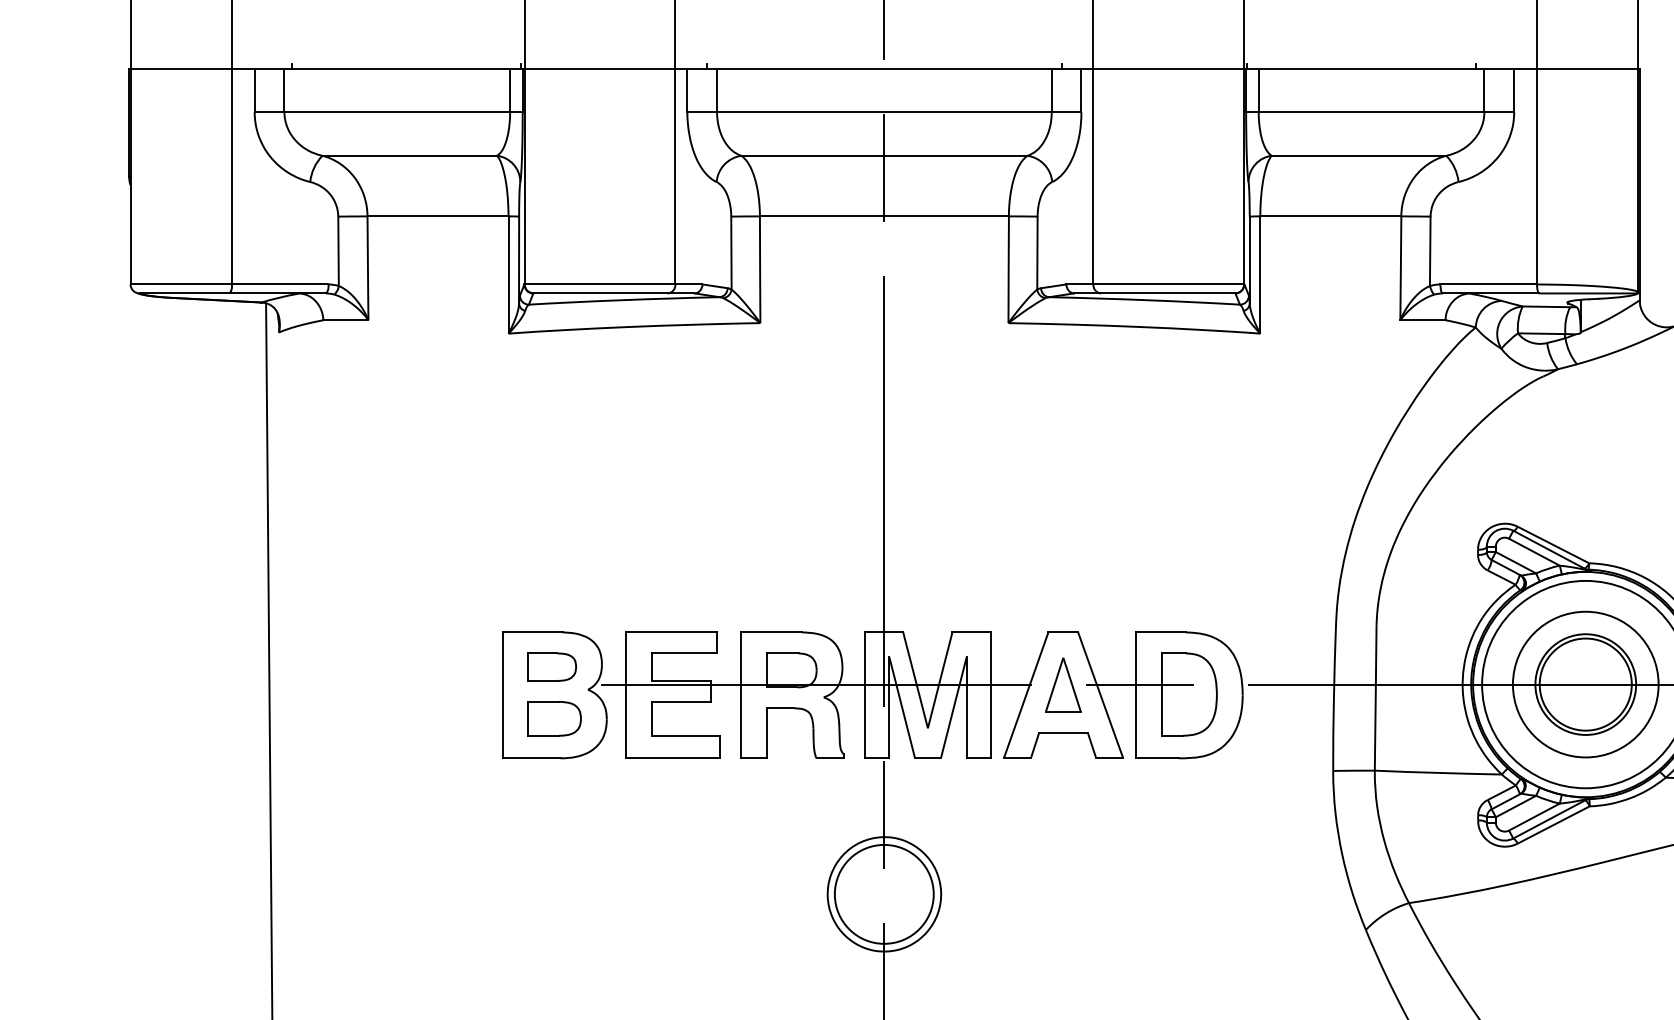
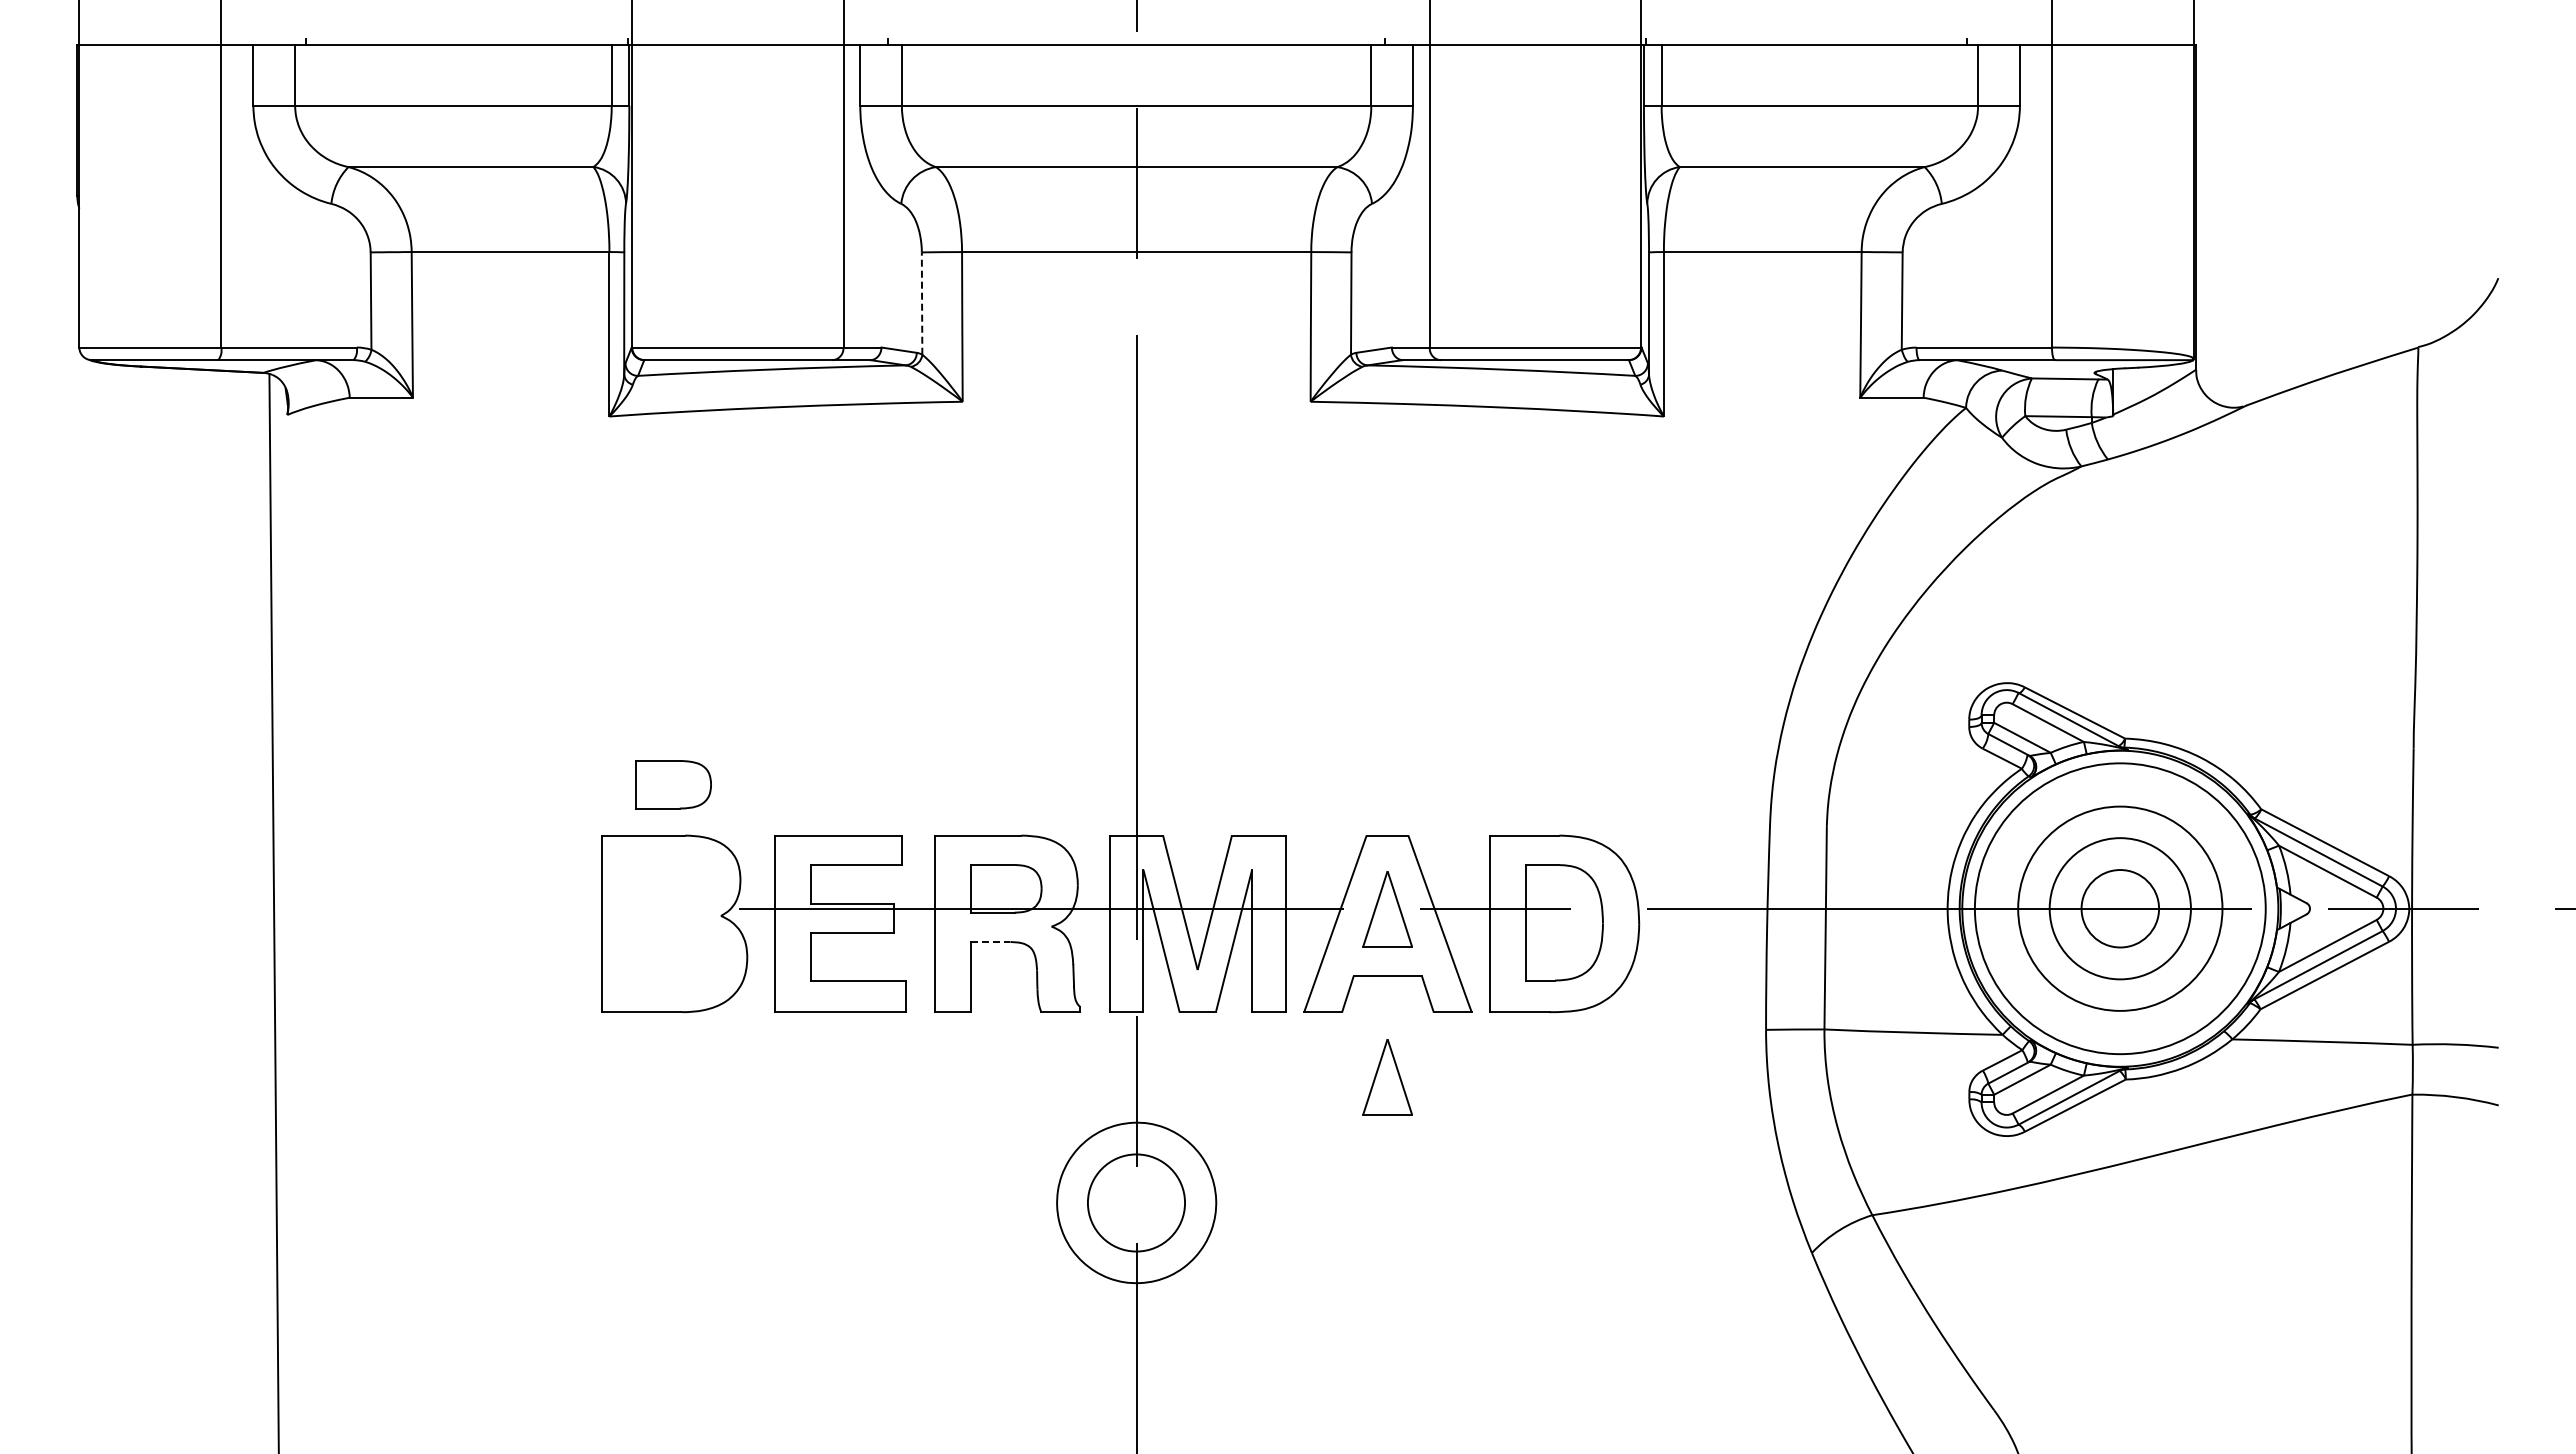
line: (731, 253) -> (922, 303), solid -> dashed
part: (552, 667) -> (670, 884), removed
circle: (1585, 684) -> (2119, 908), size x0.6
line: (780, 708) -> (991, 942), solid -> dashed
part: (554, 718) -> (673, 784), moved
part: (1063, 804) -> (1387, 1077), added
circle: (884, 894) -> (1136, 1202), size x0.7

